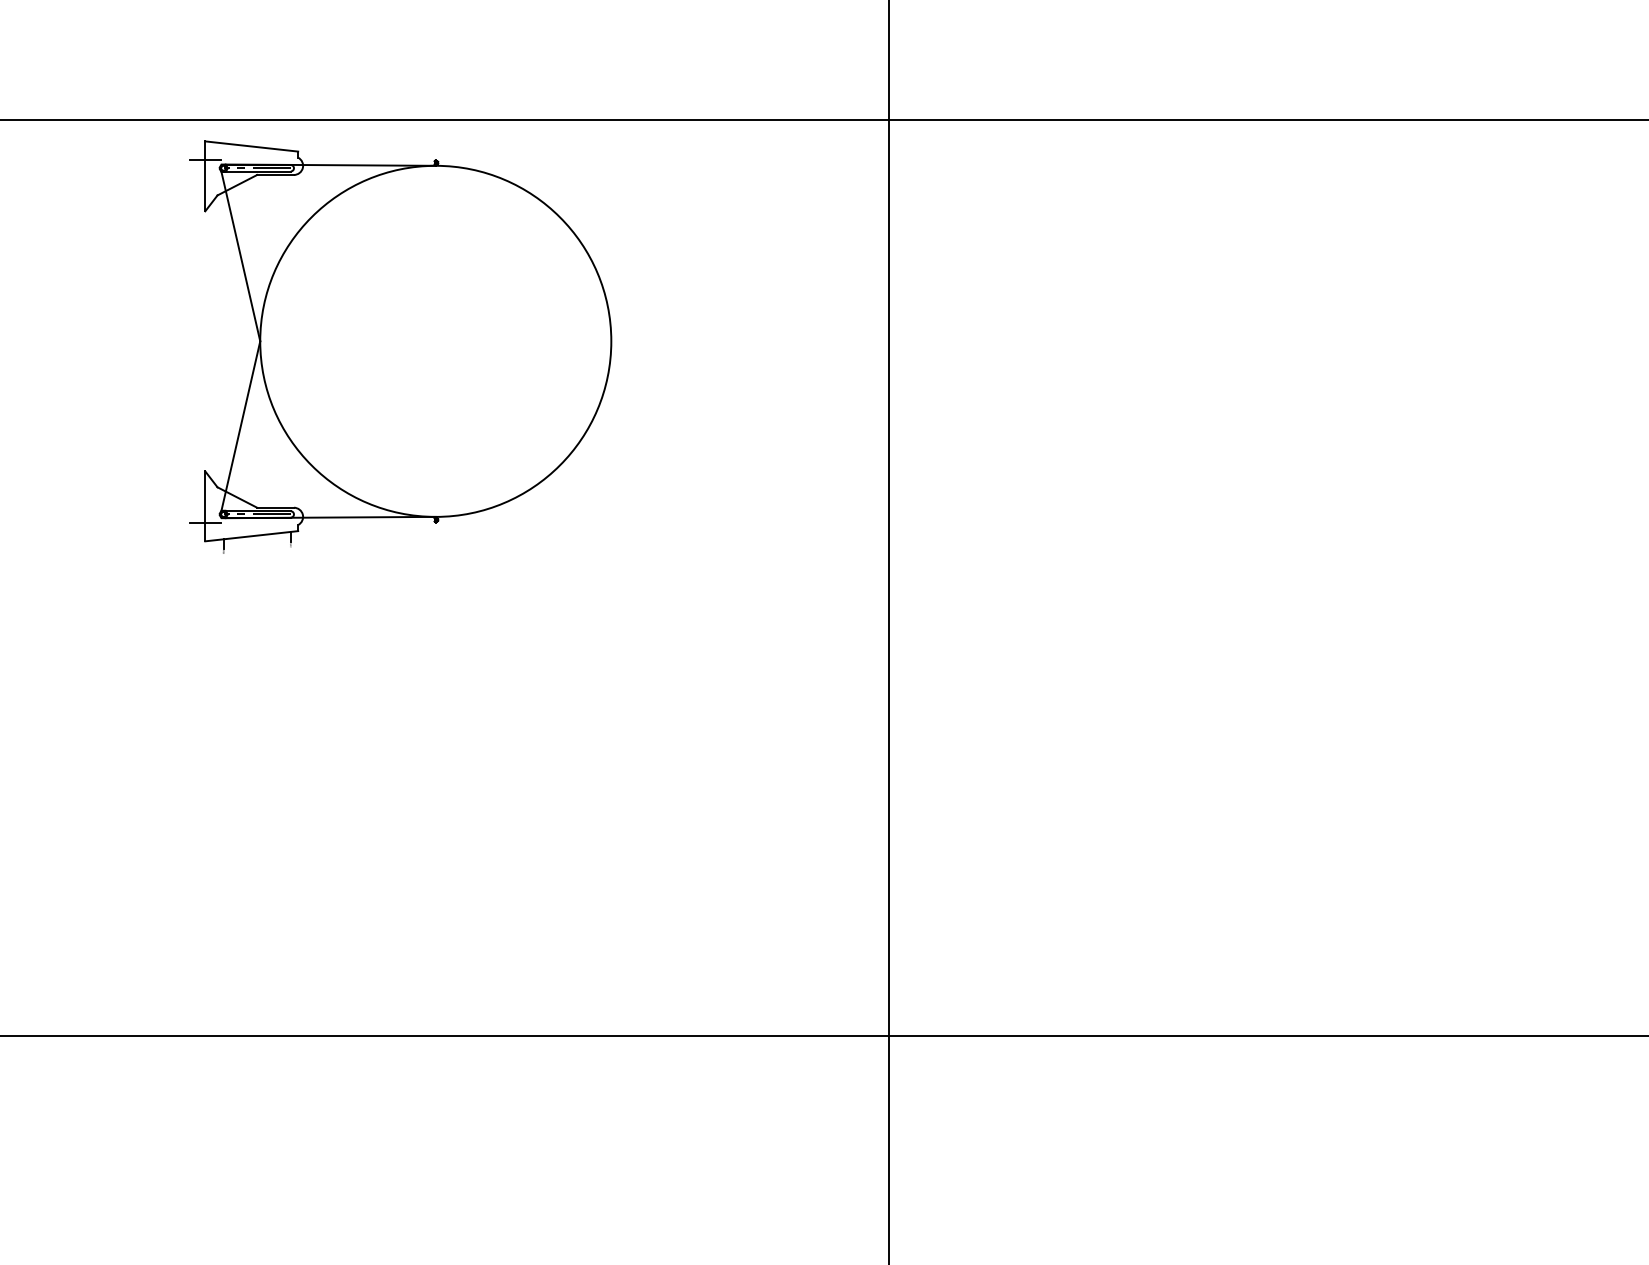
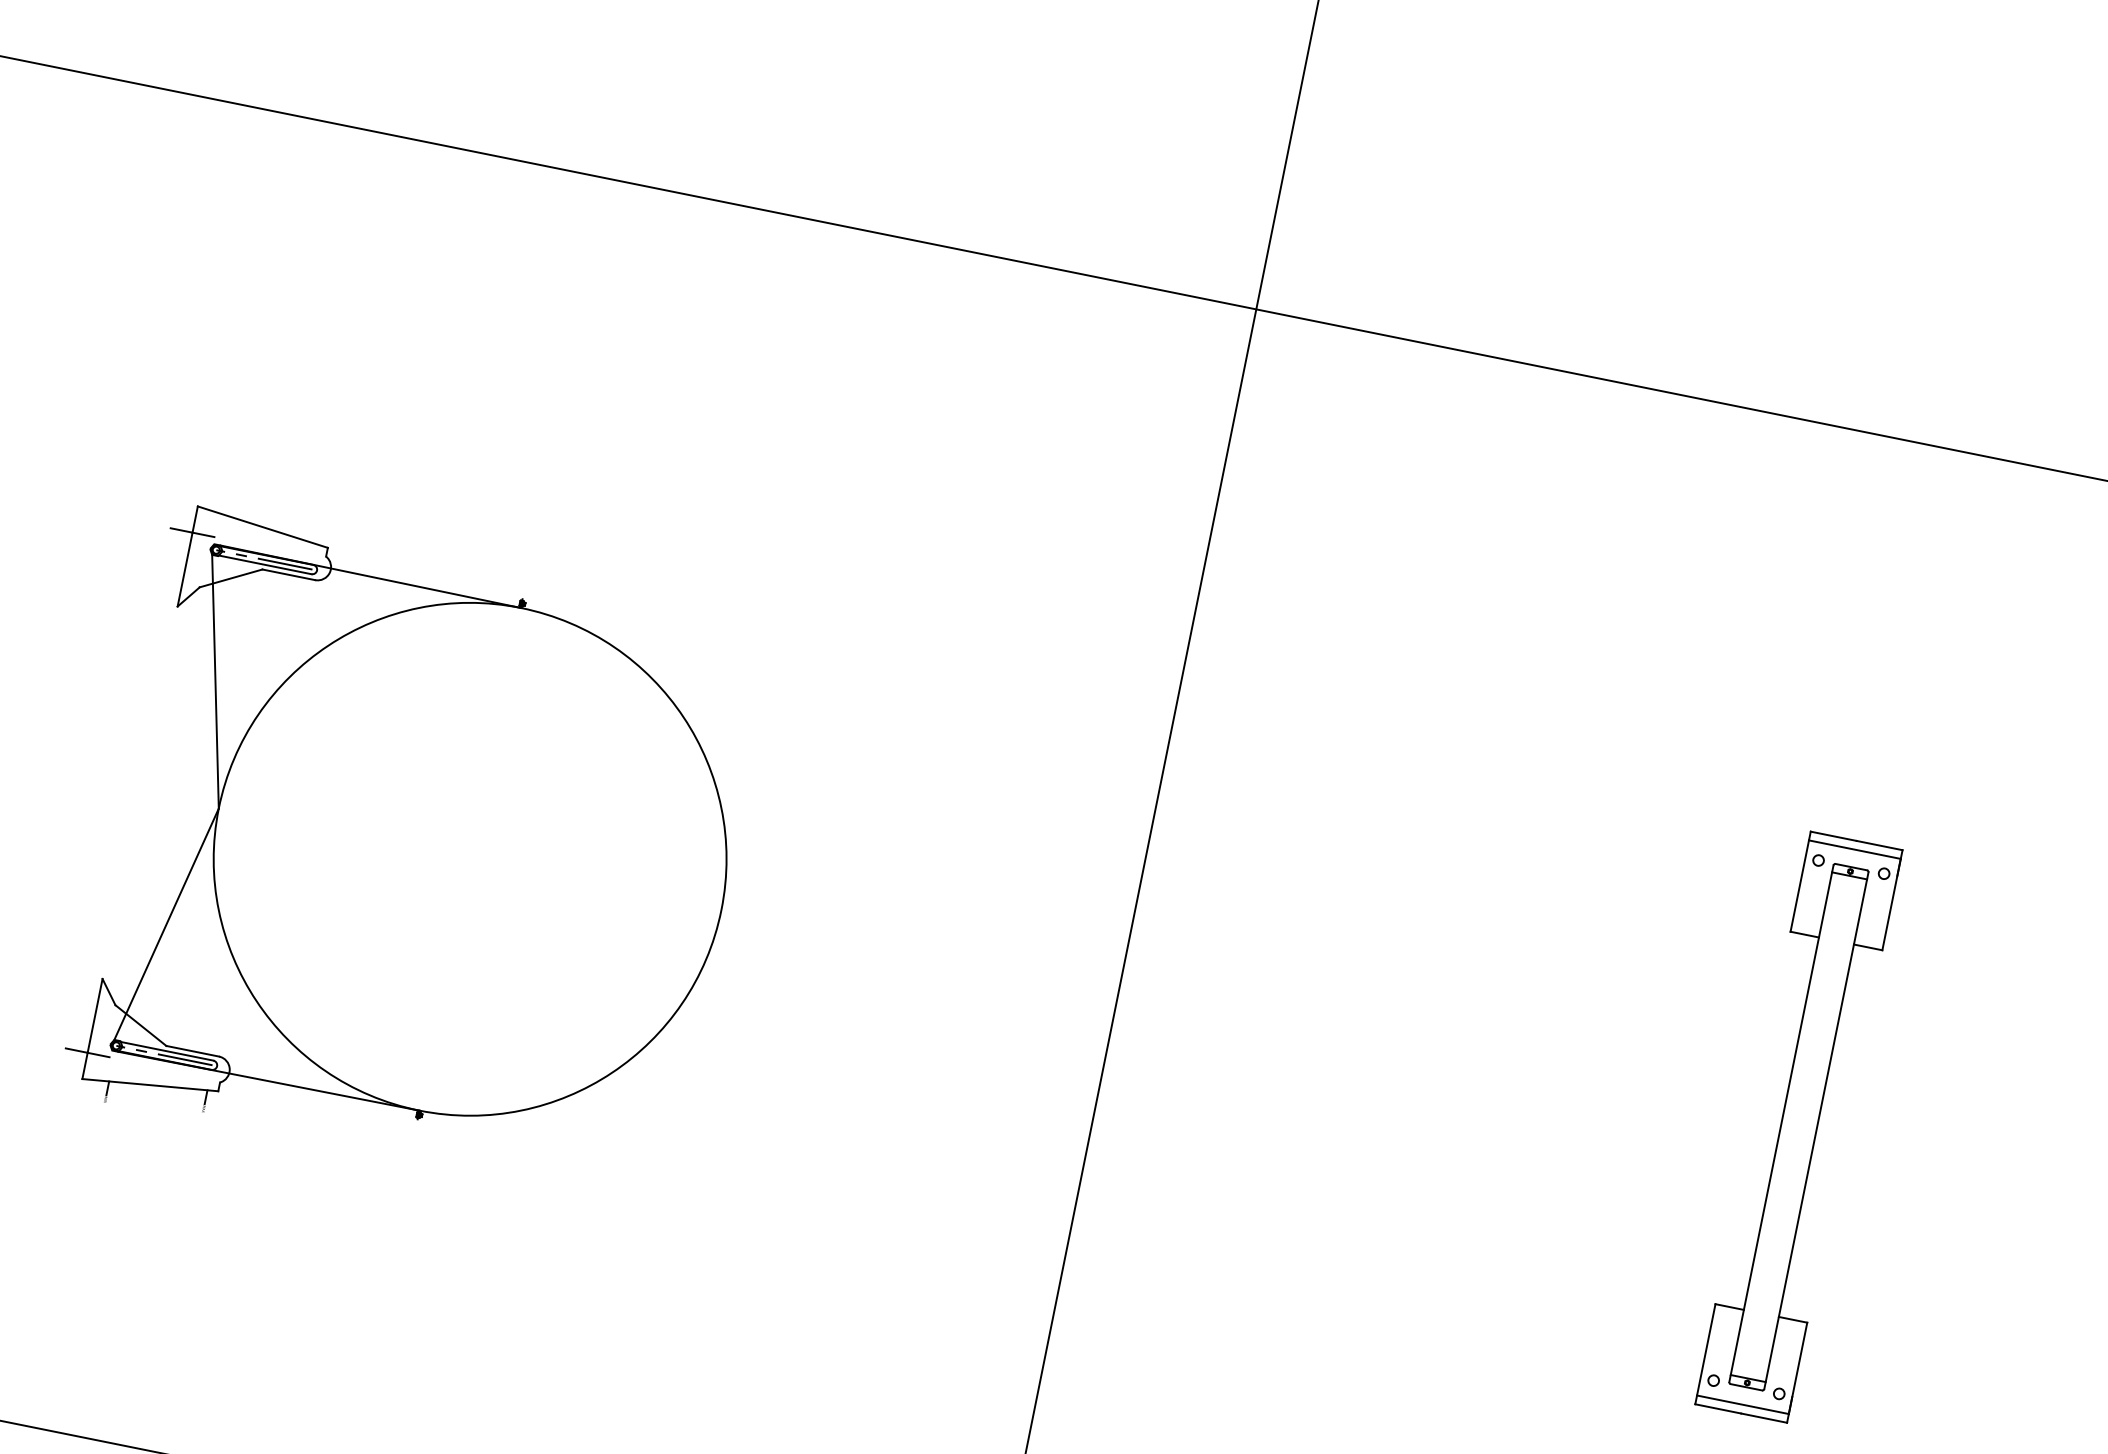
part: (400, 346) -> (418, 856), moved
part: (1363, 594) -> (1798, 1125), added

